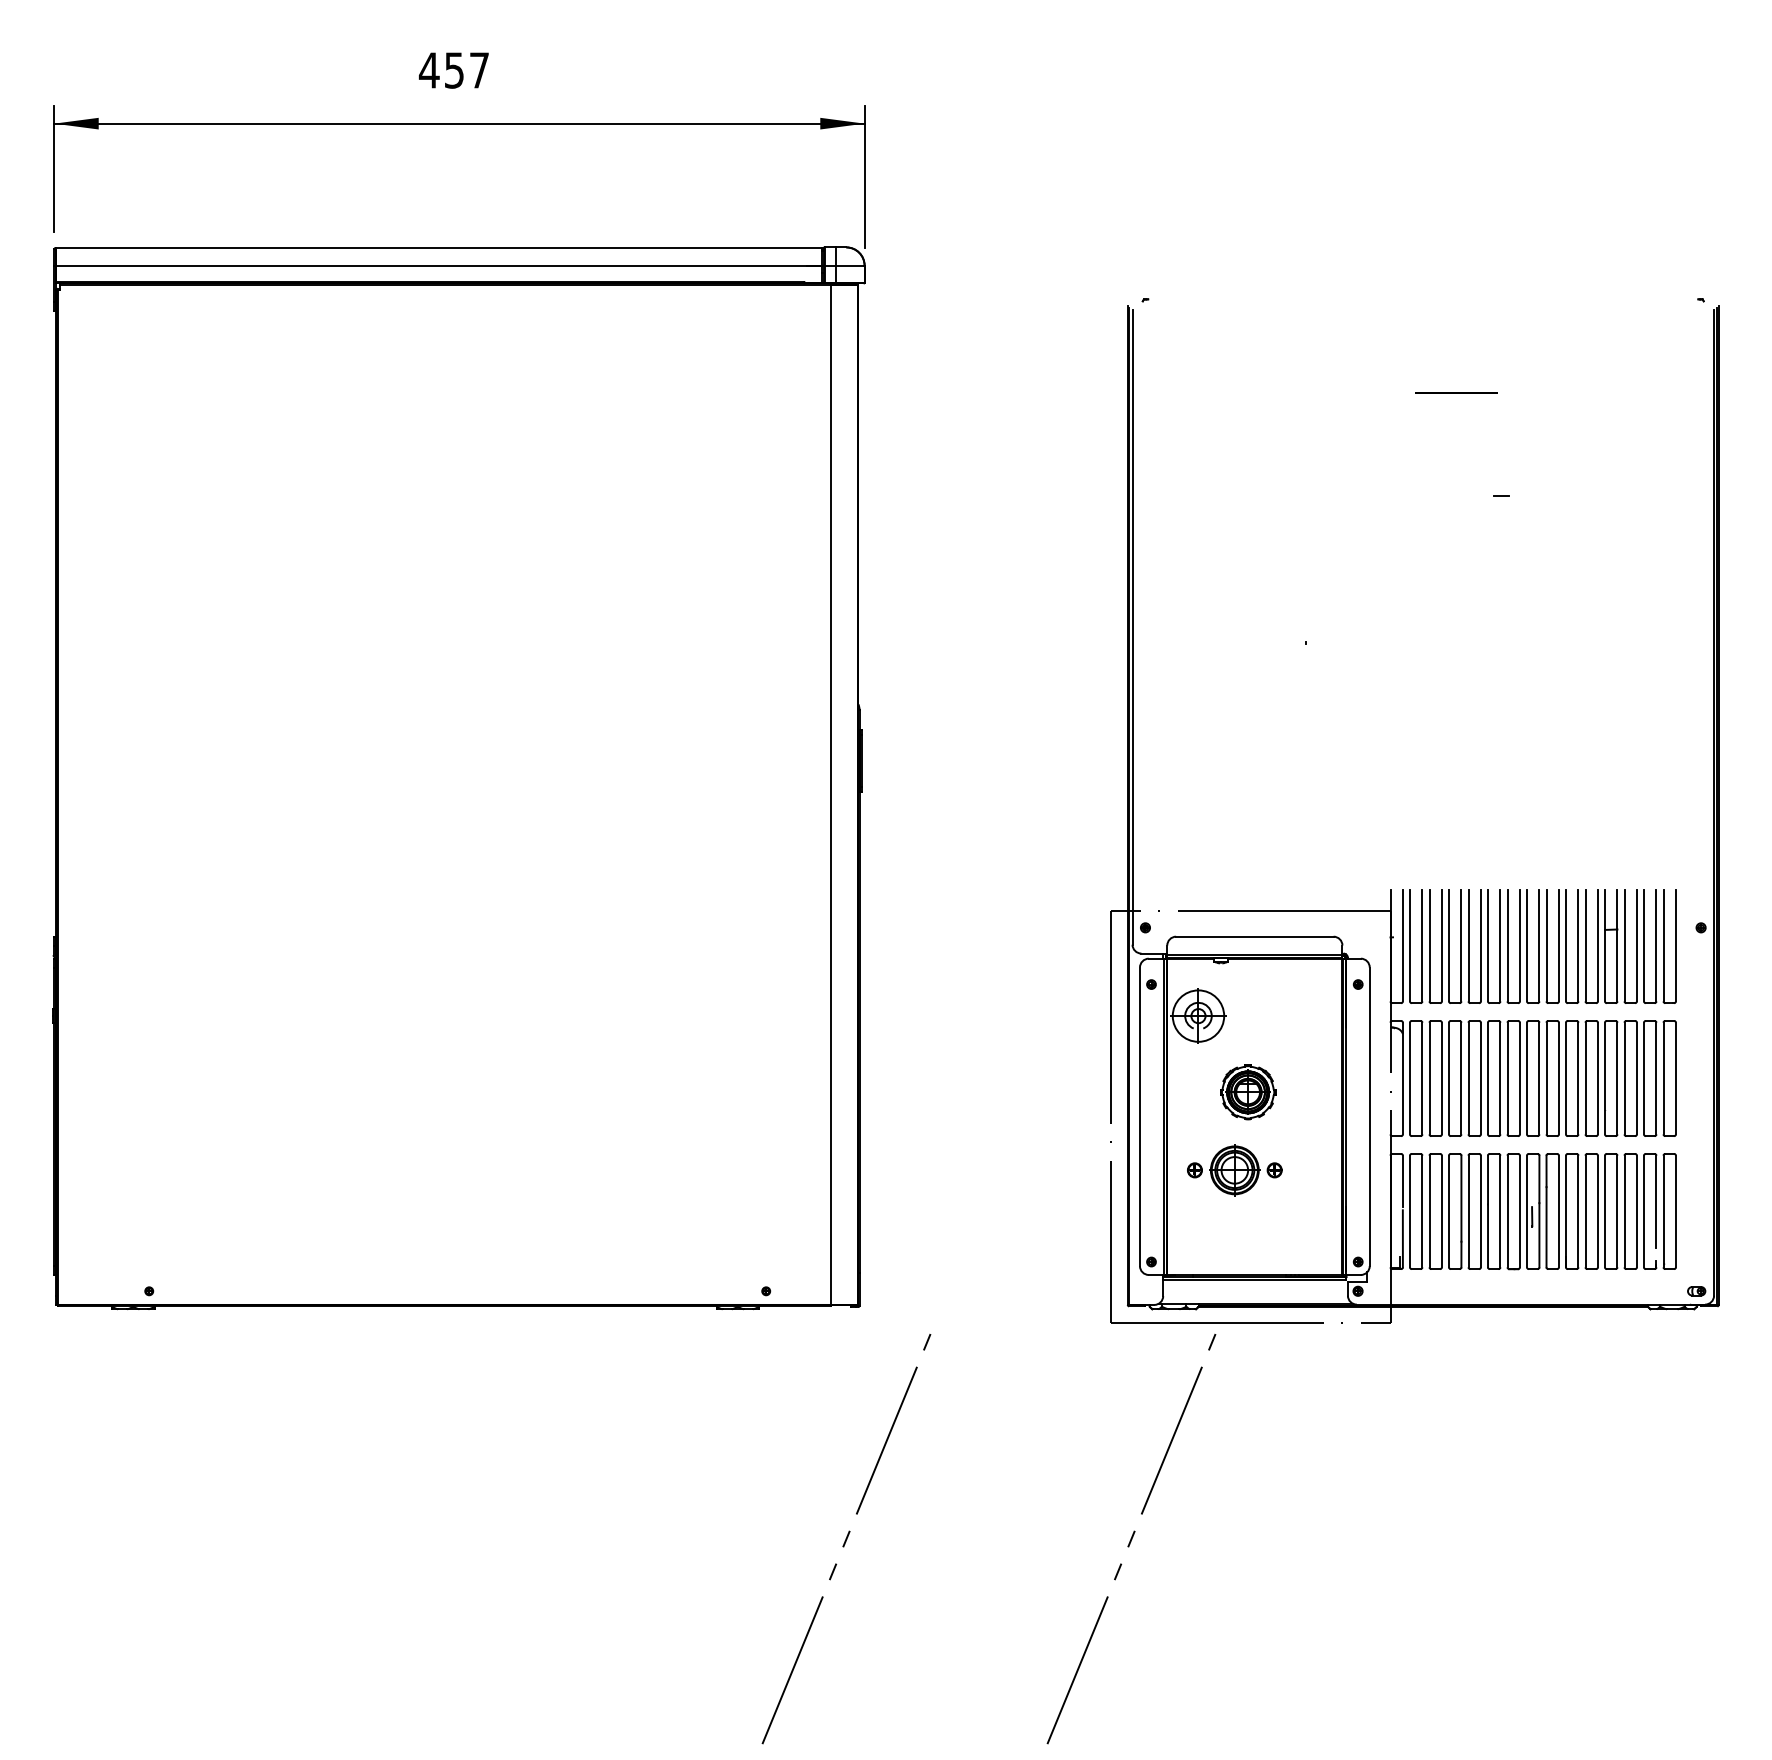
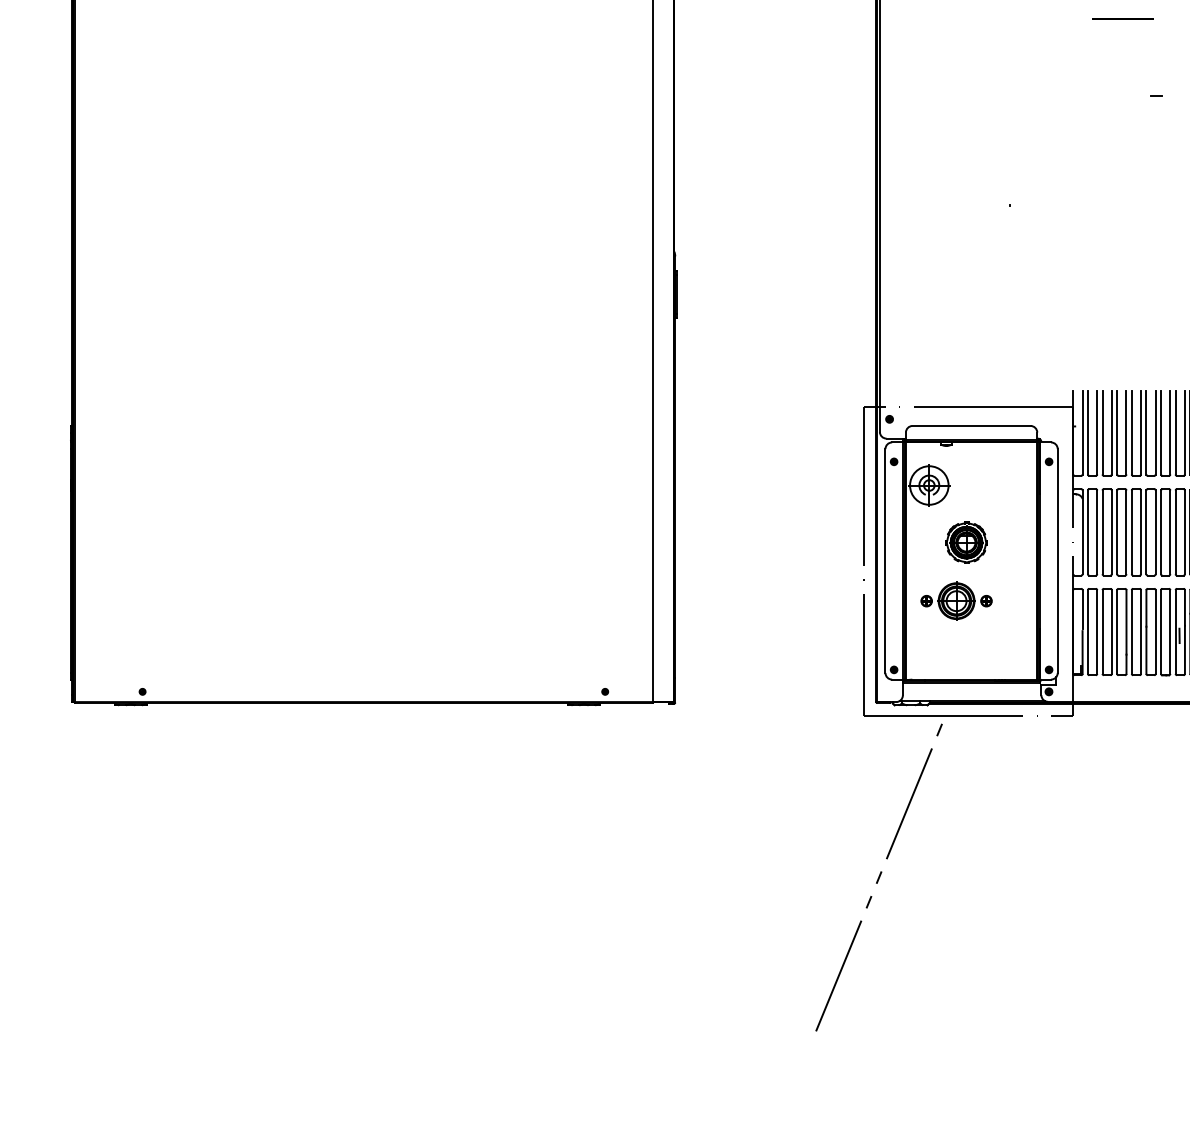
line: (846, 1539) -> (665, 877), removed

